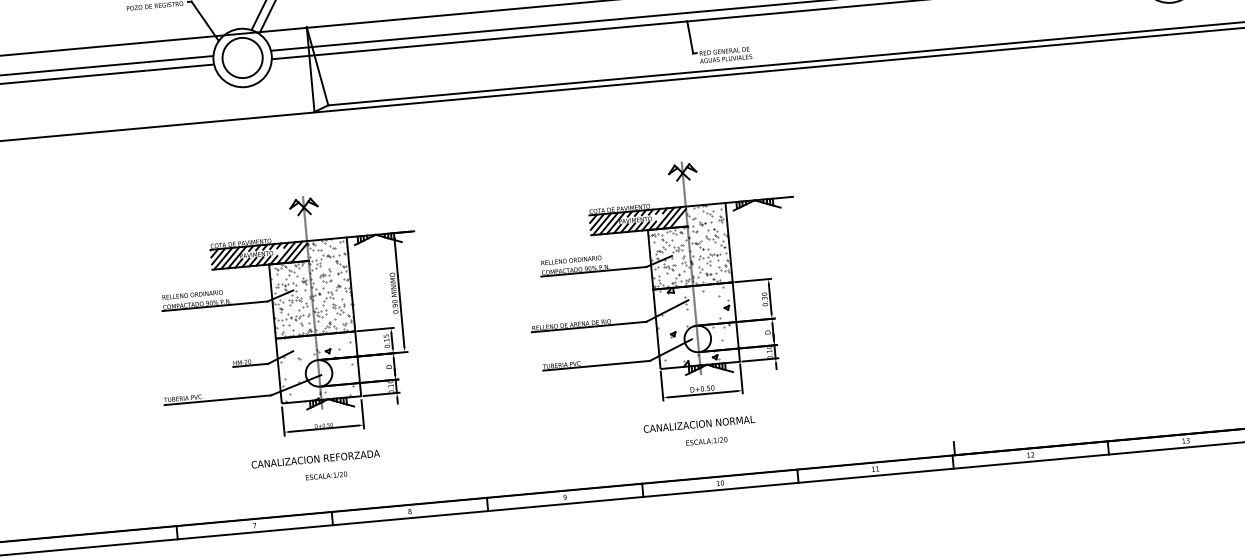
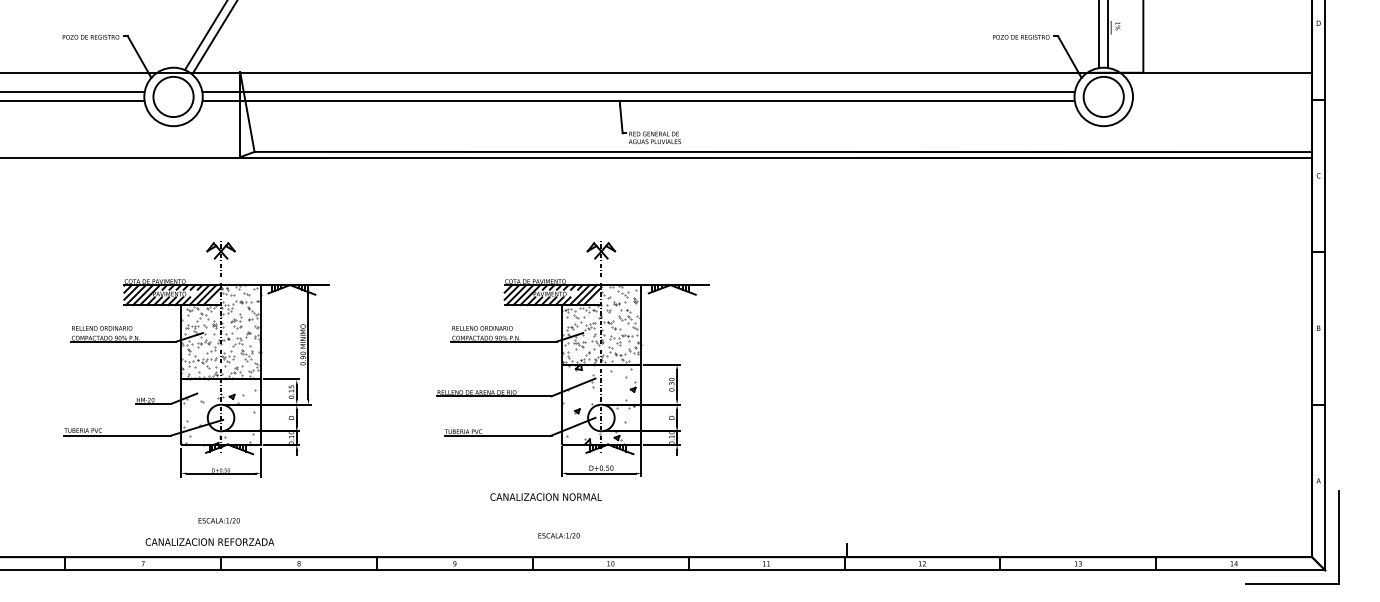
text: (698, 423) -> (545, 496), moved
text: (706, 441) -> (558, 535), moved
text: (315, 458) -> (209, 541), moved

